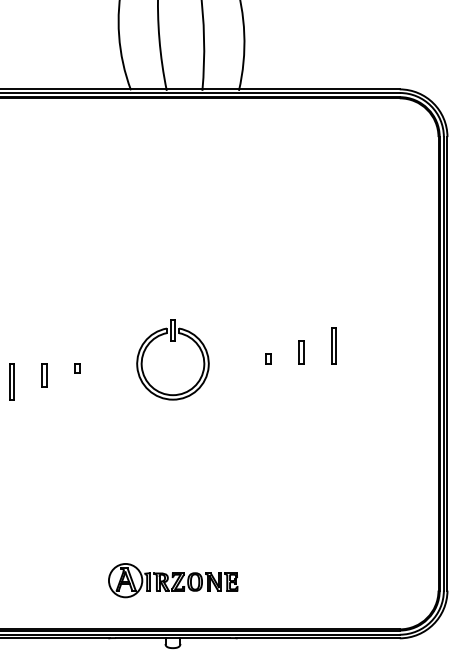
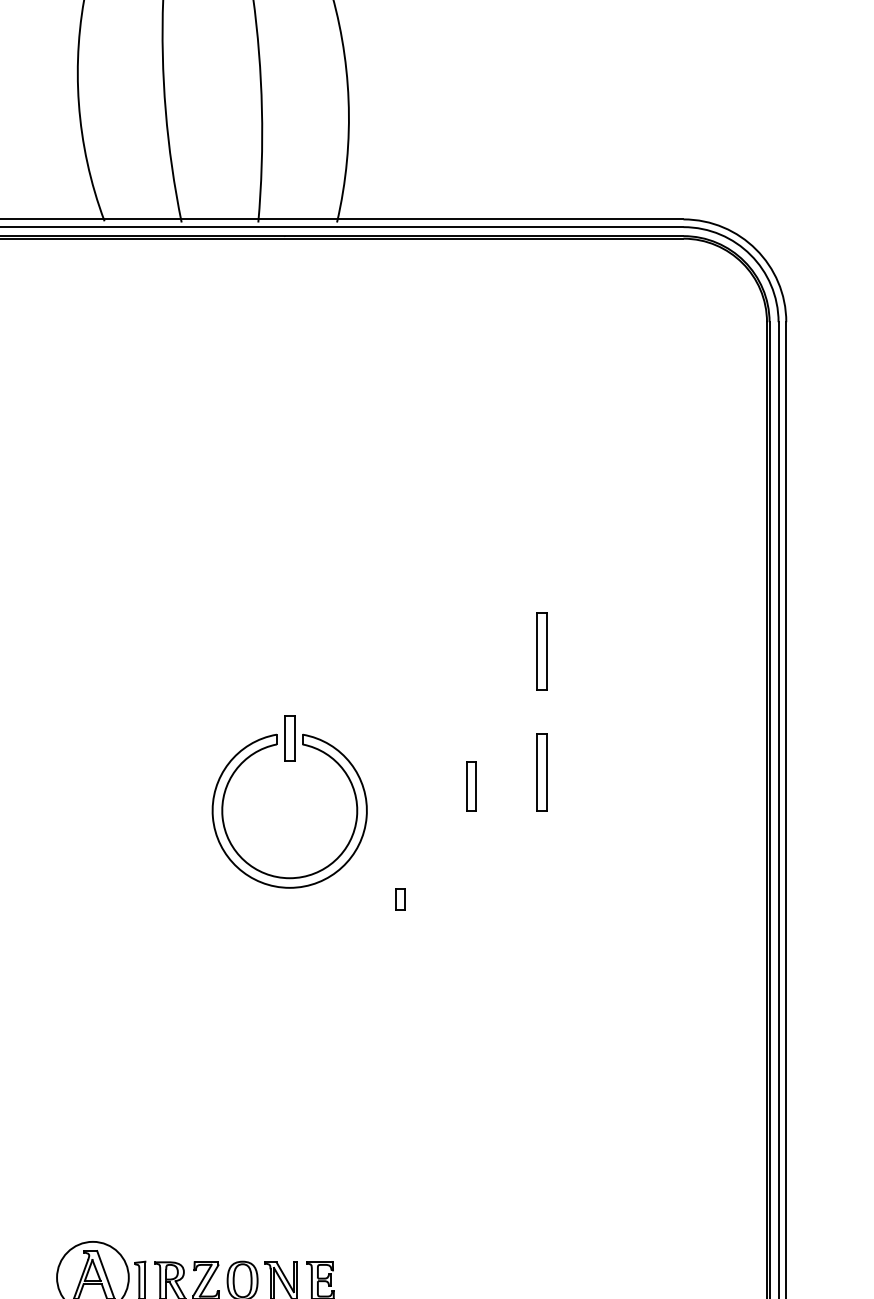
part: (333, 289) -> (540, 650), added
part: (172, 341) -> (288, 762), moved
part: (268, 358) -> (400, 898), moved

